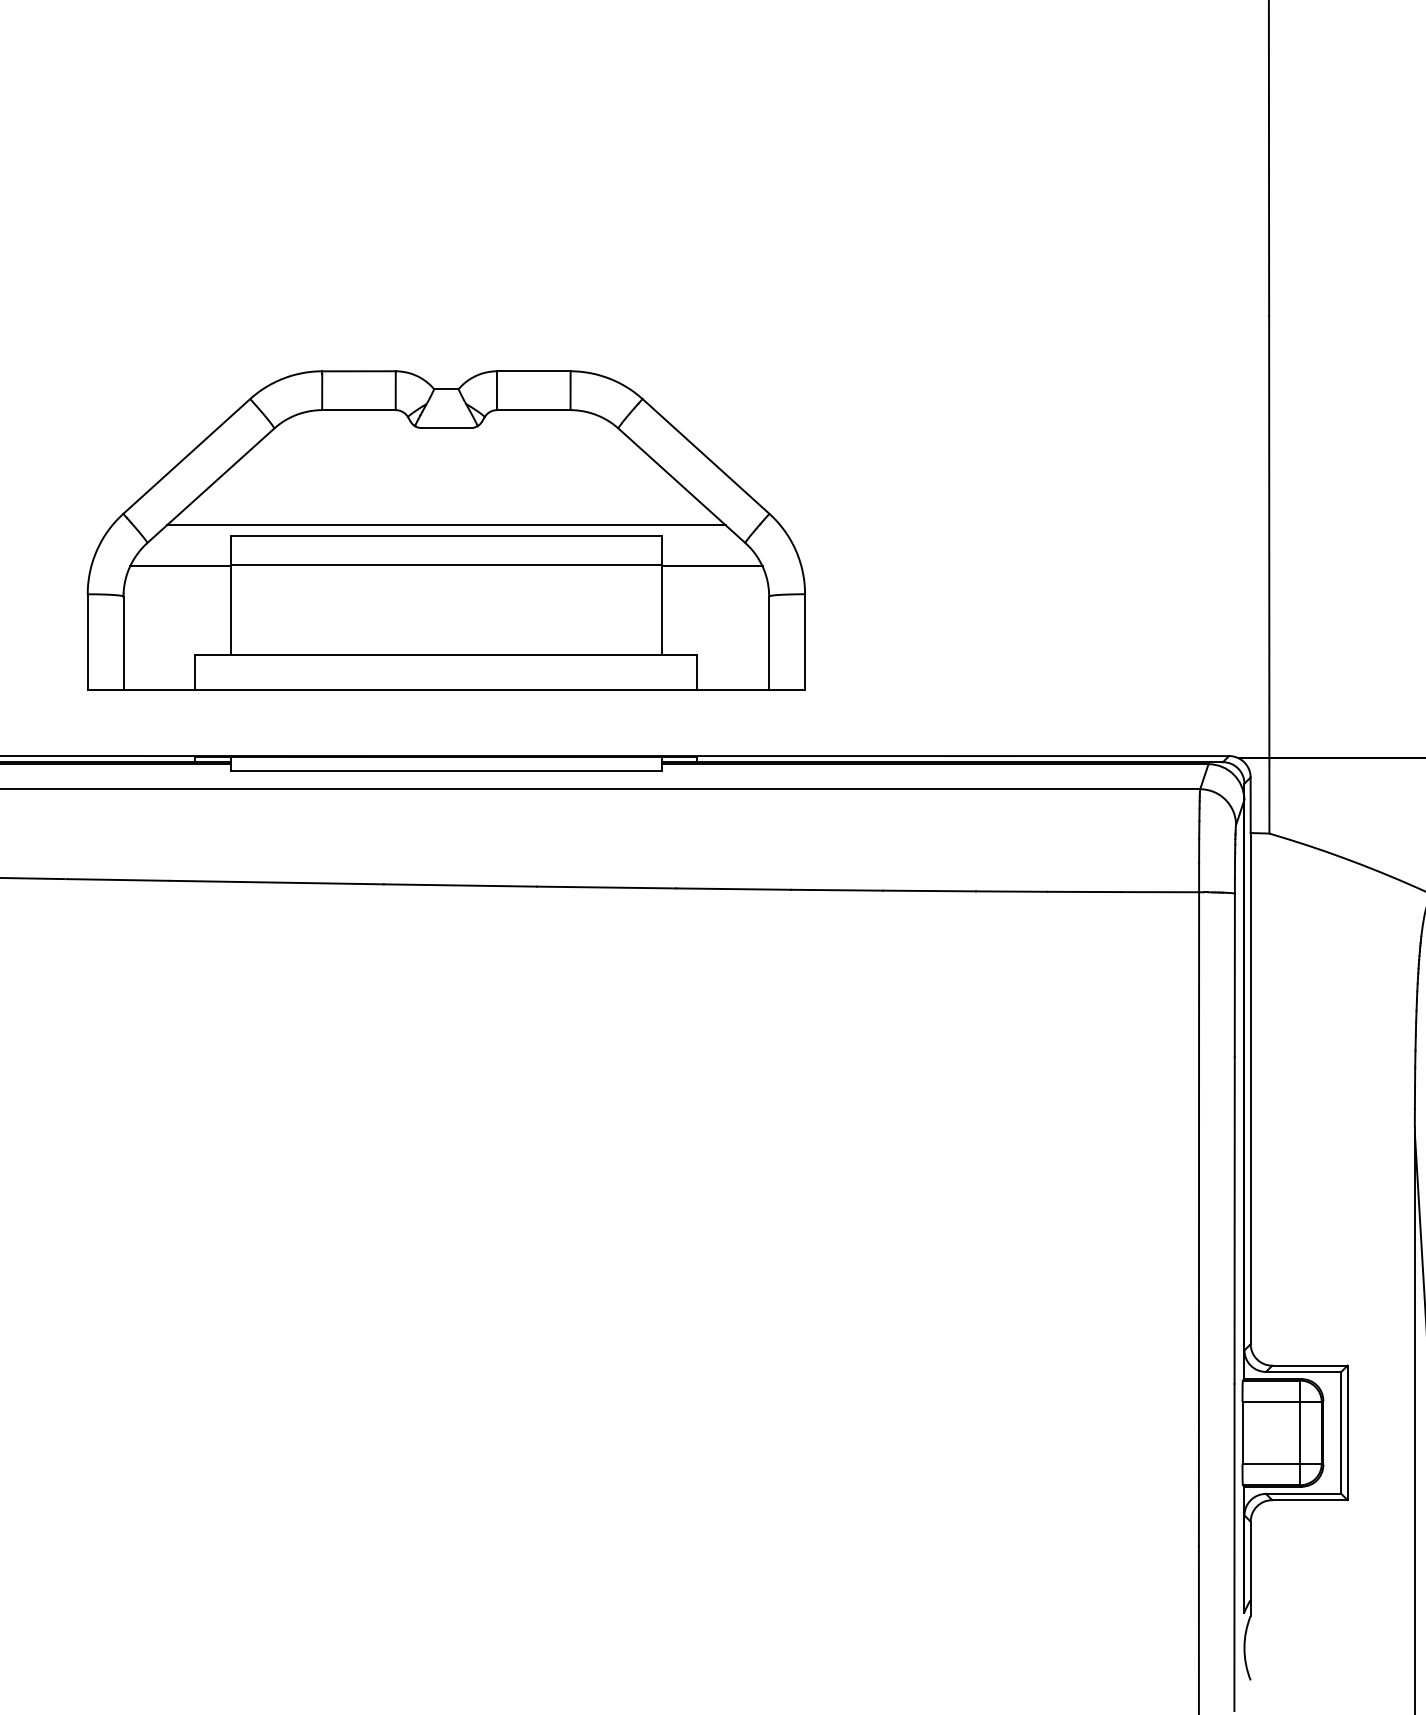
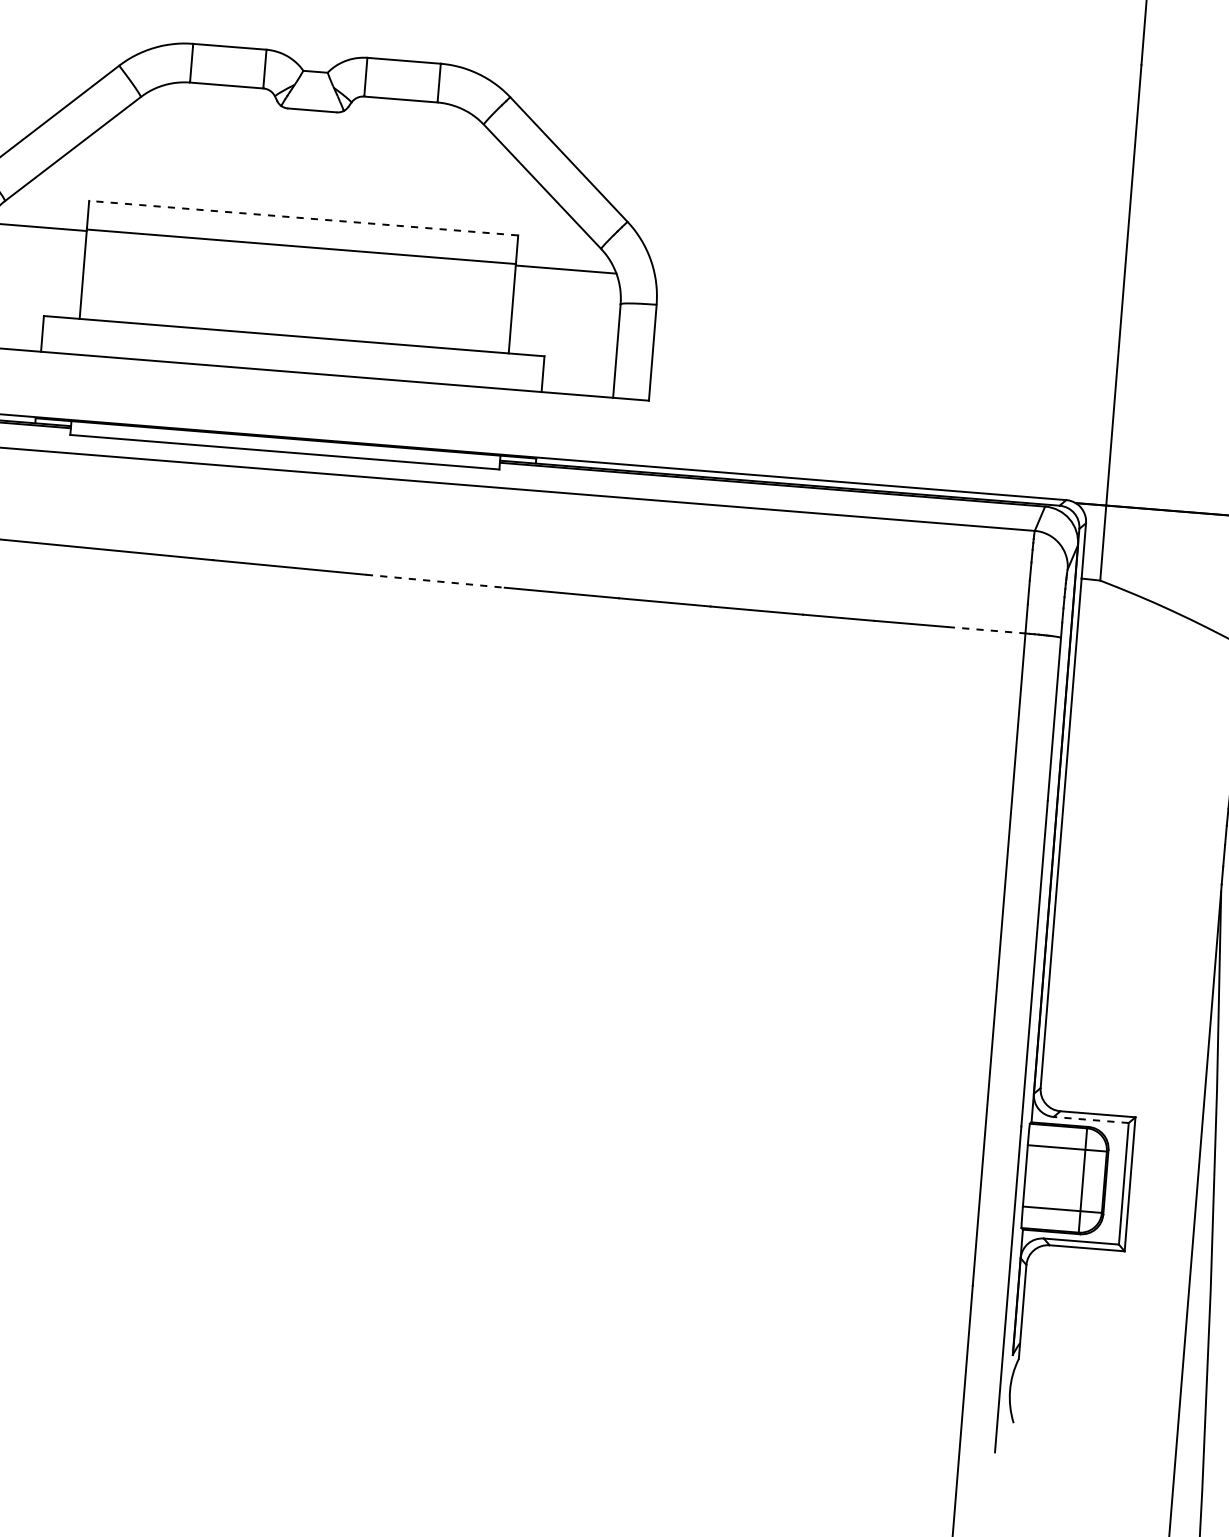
line: (445, 525) -> (303, 207), removed
line: (445, 536) -> (302, 218), solid -> dashed
line: (606, 887) -> (435, 581), solid -> dashed
line: (1160, 892) -> (986, 630), solid -> dashed
line: (1303, 1371) -> (1091, 1119), solid -> dashed

